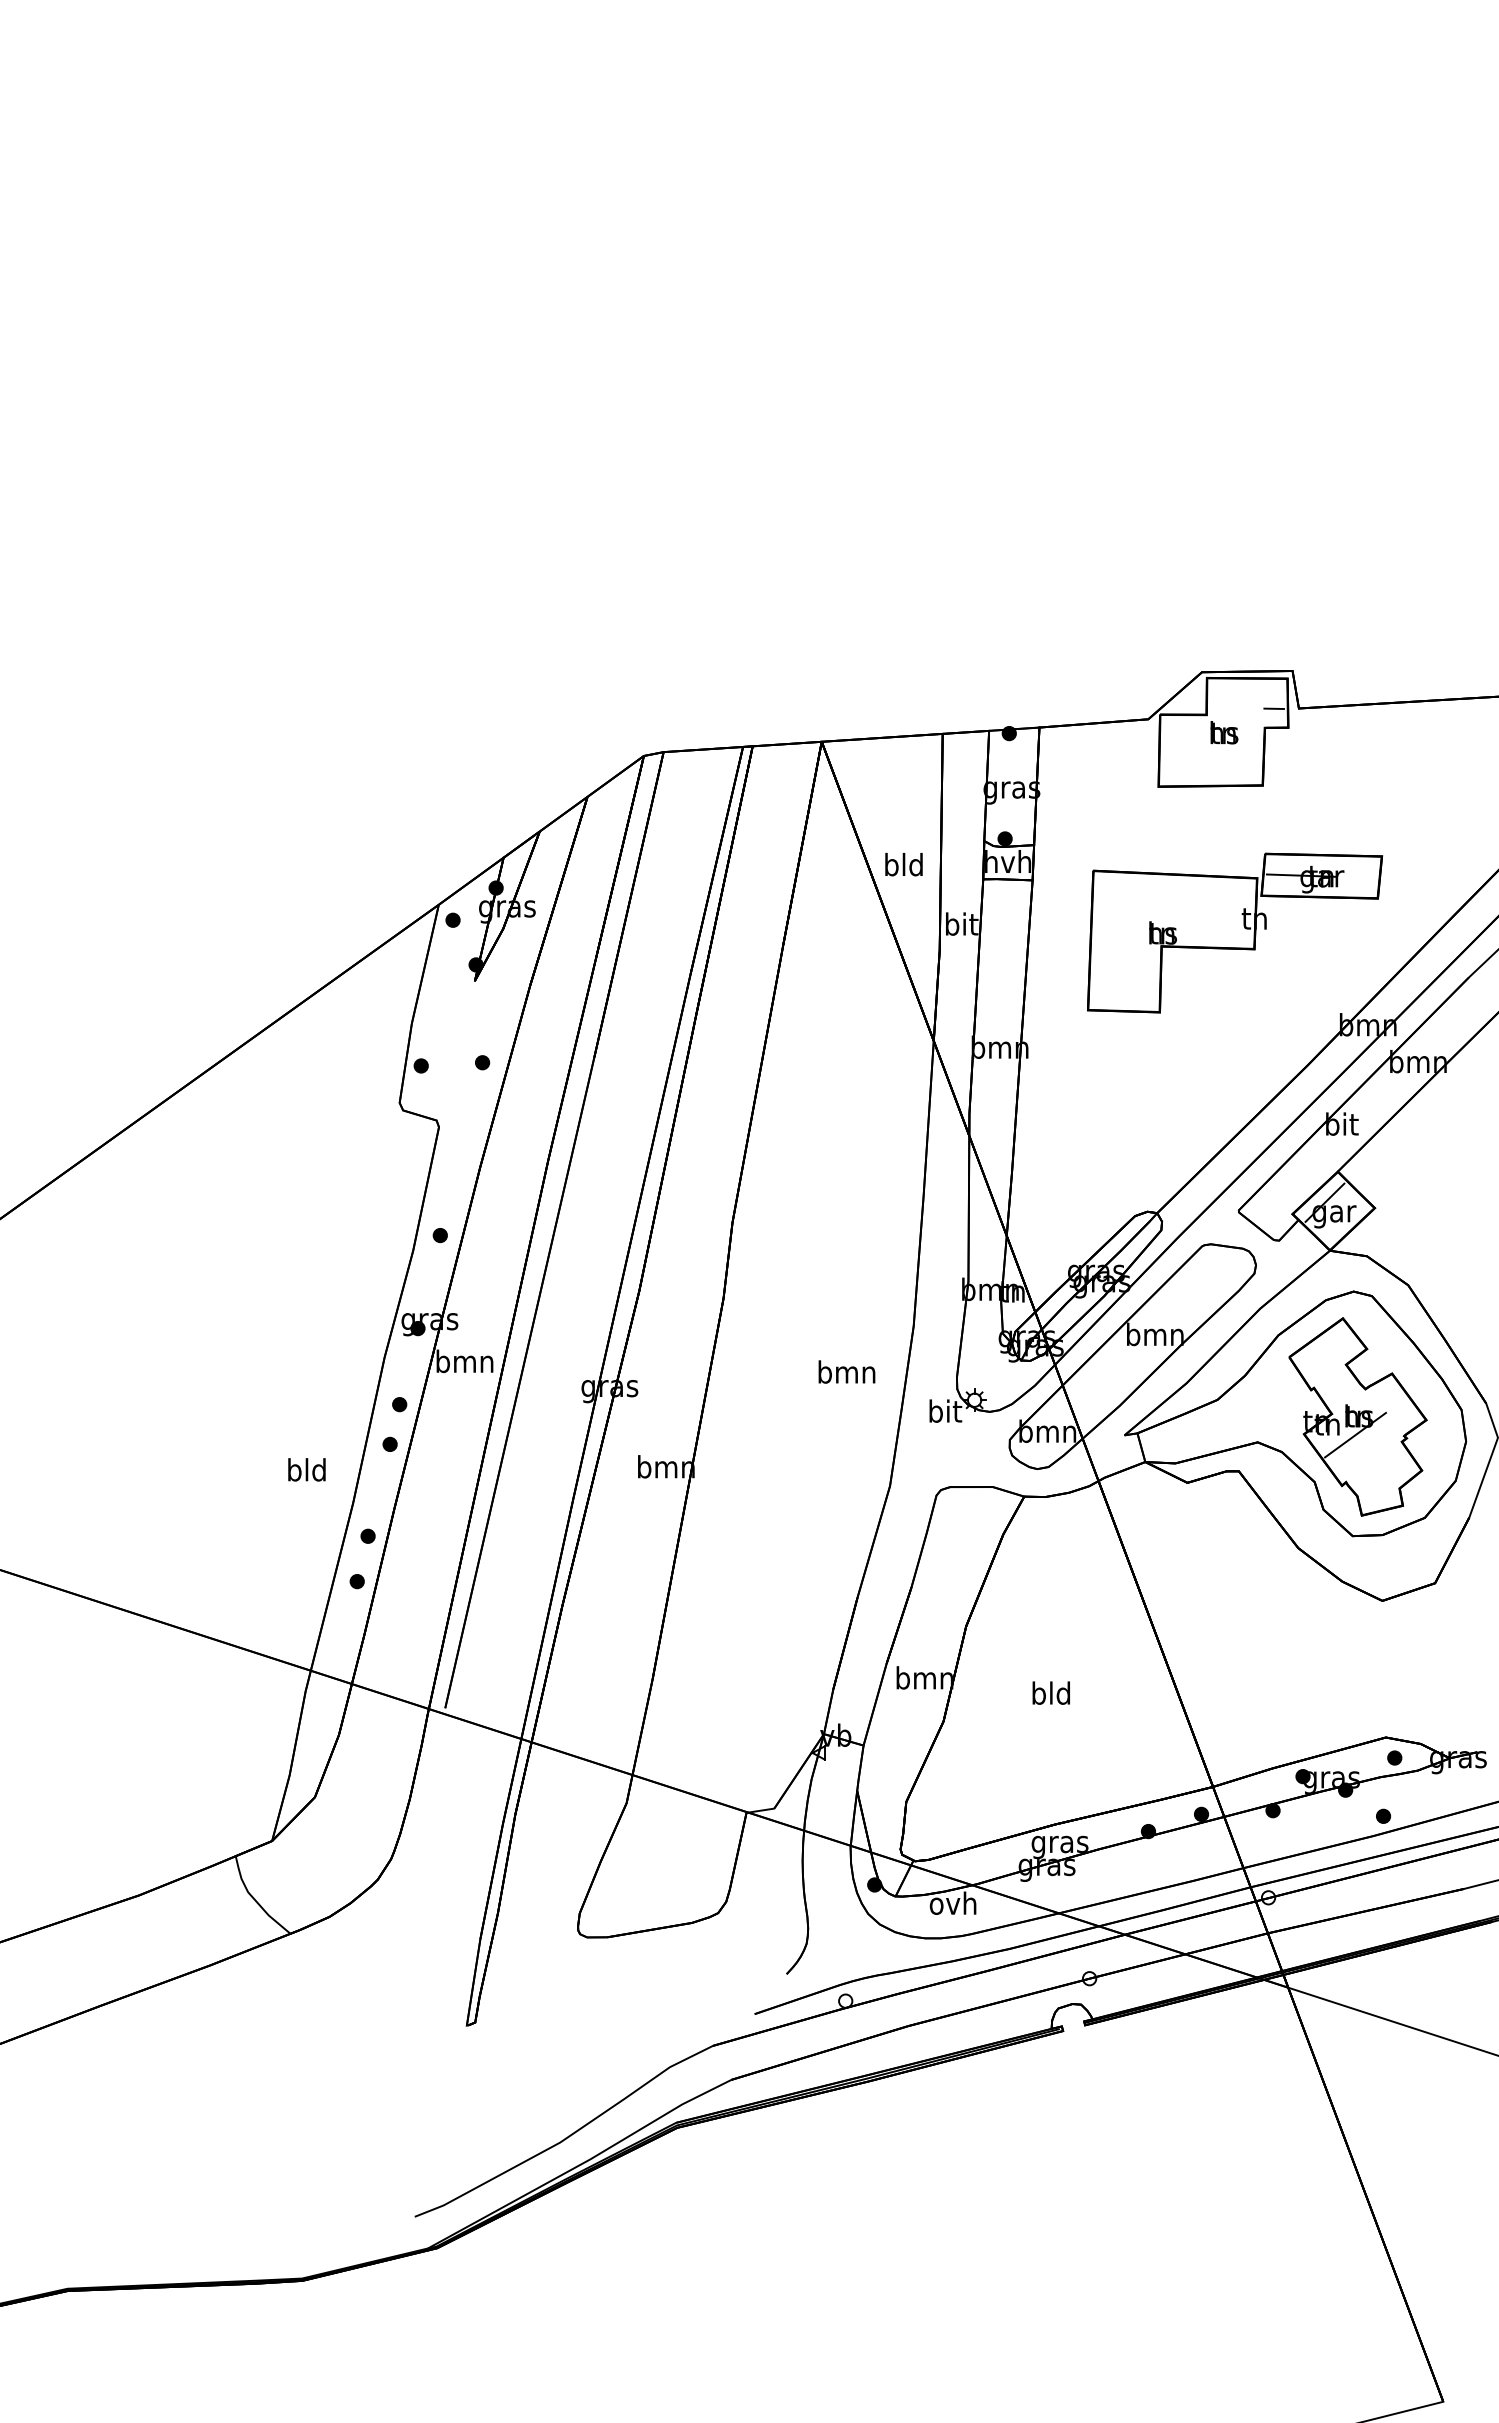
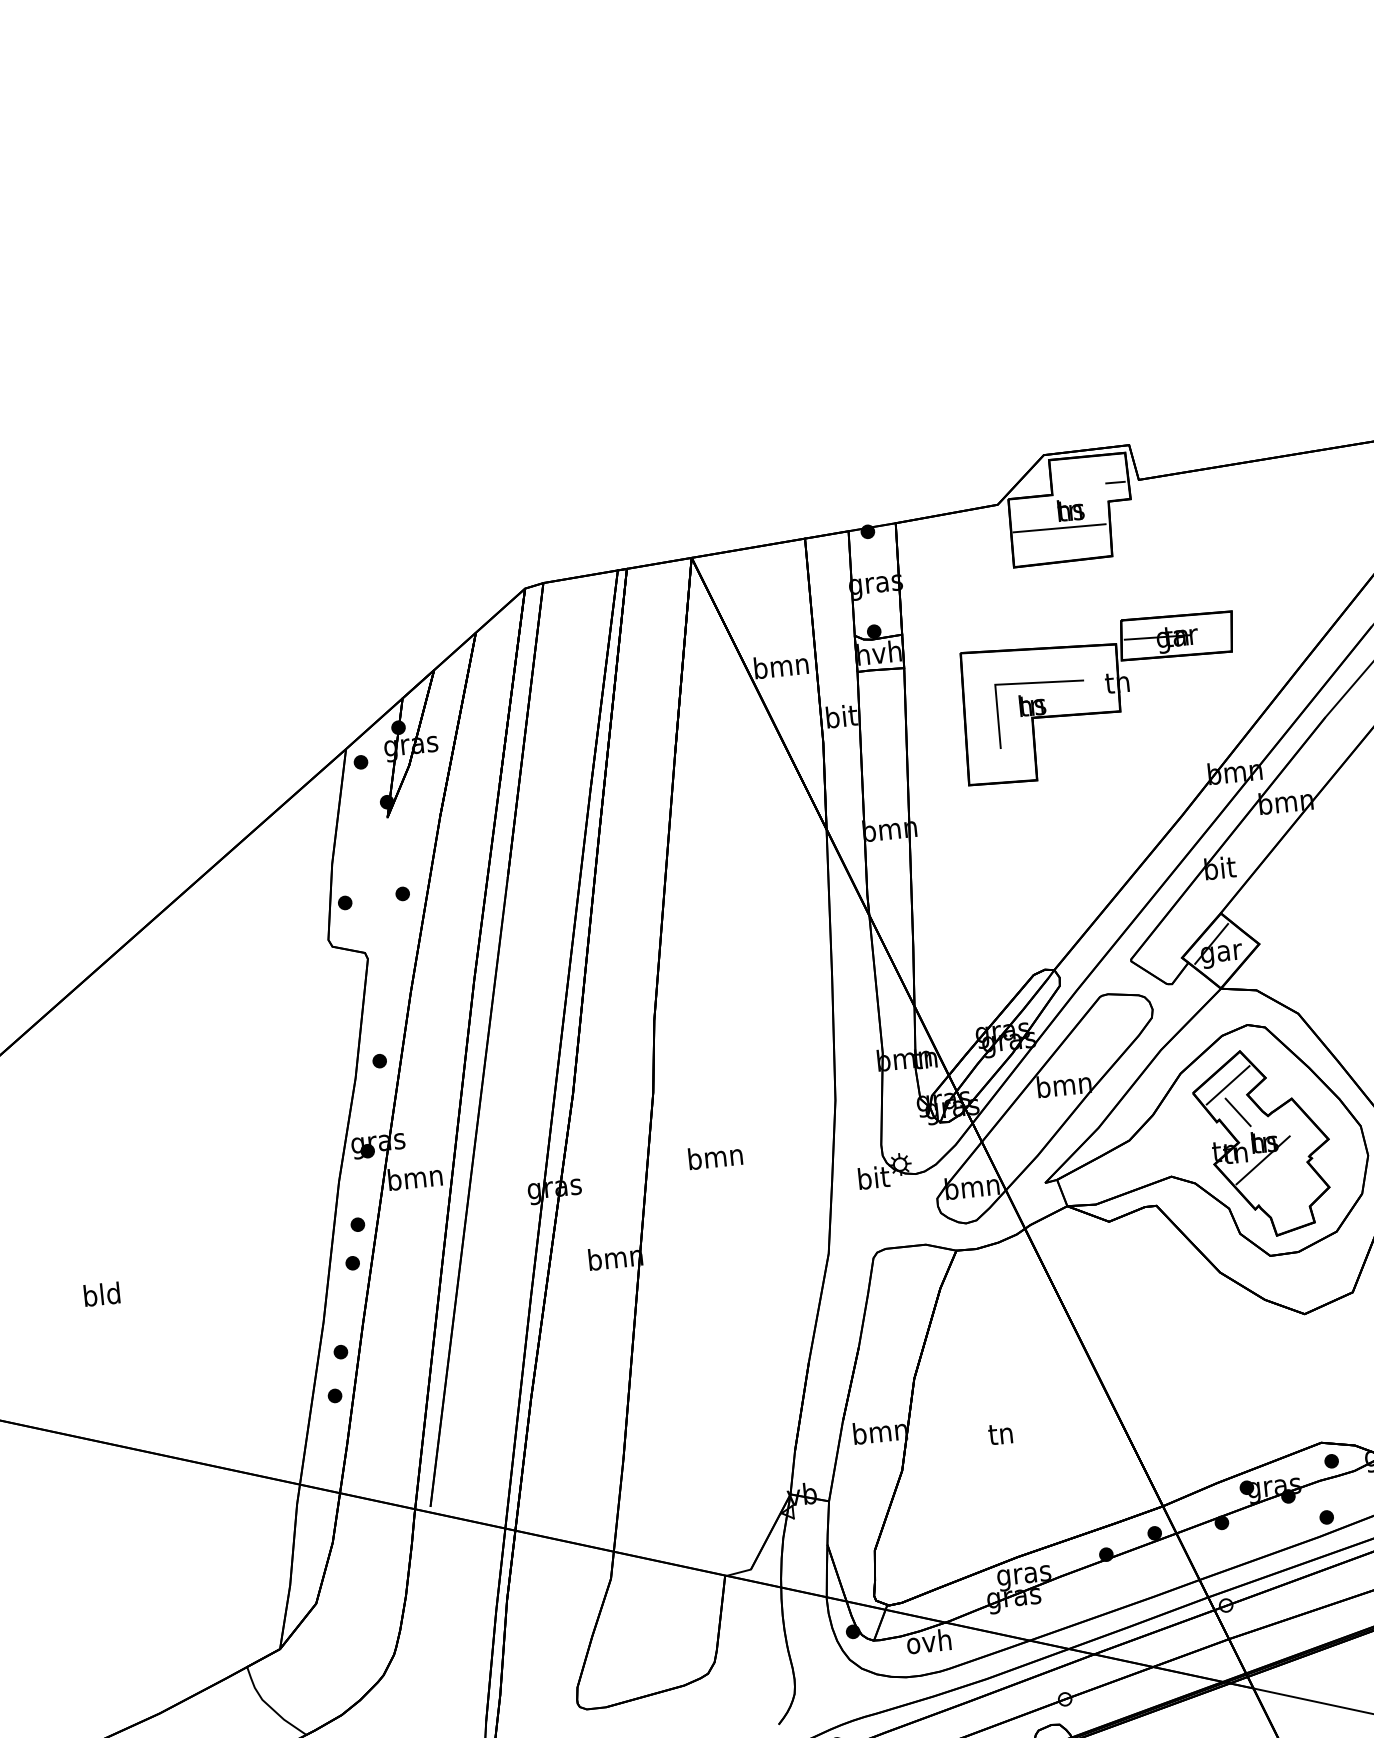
line: (1210, 750) -> (1059, 528), added
text: (903, 864) -> (780, 665), bld -> bmn
line: (1171, 911) -> (1038, 683), added
line: (1326, 1352) -> (1227, 1085), added
text: (846, 1371) -> (715, 1156), moved
line: (1334, 1381) -> (1238, 1111), added
text: (306, 1469) -> (101, 1294), moved
text: (1050, 1692) -> (1000, 1433), bld -> tn

